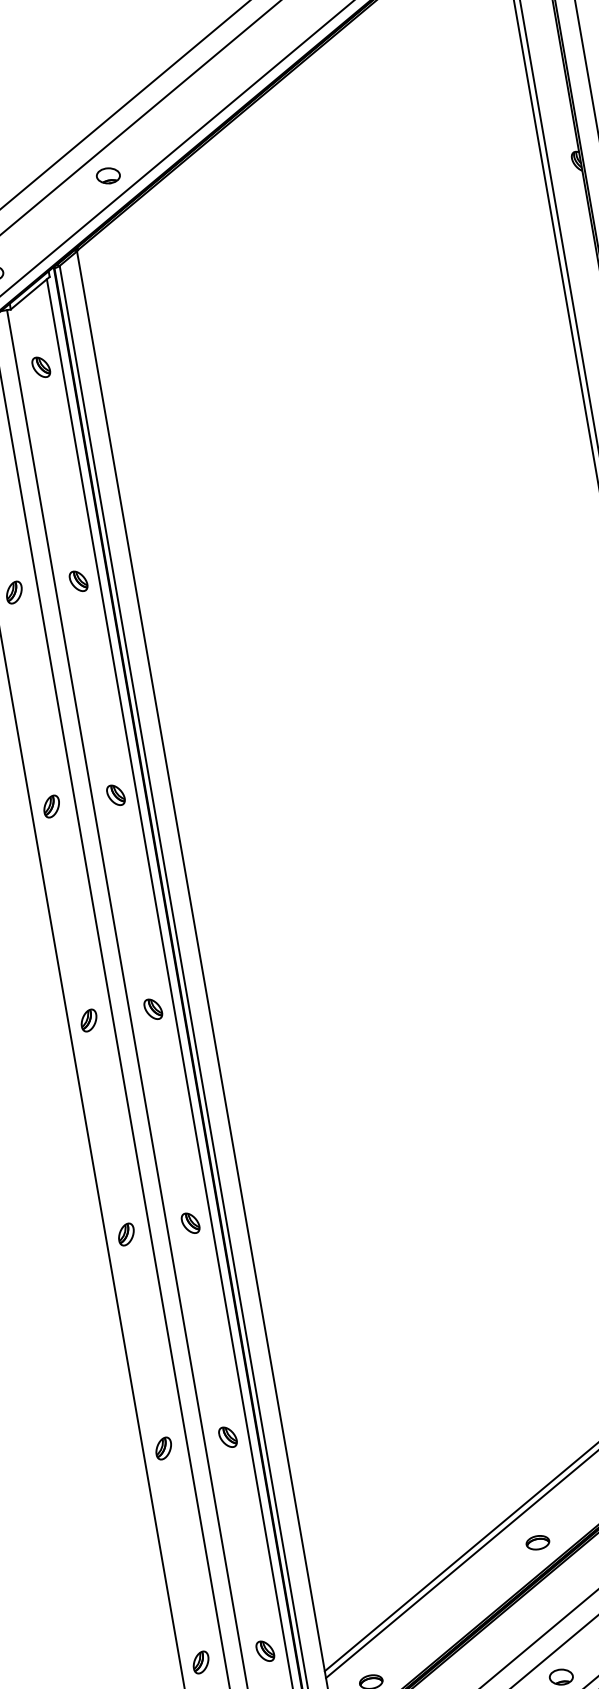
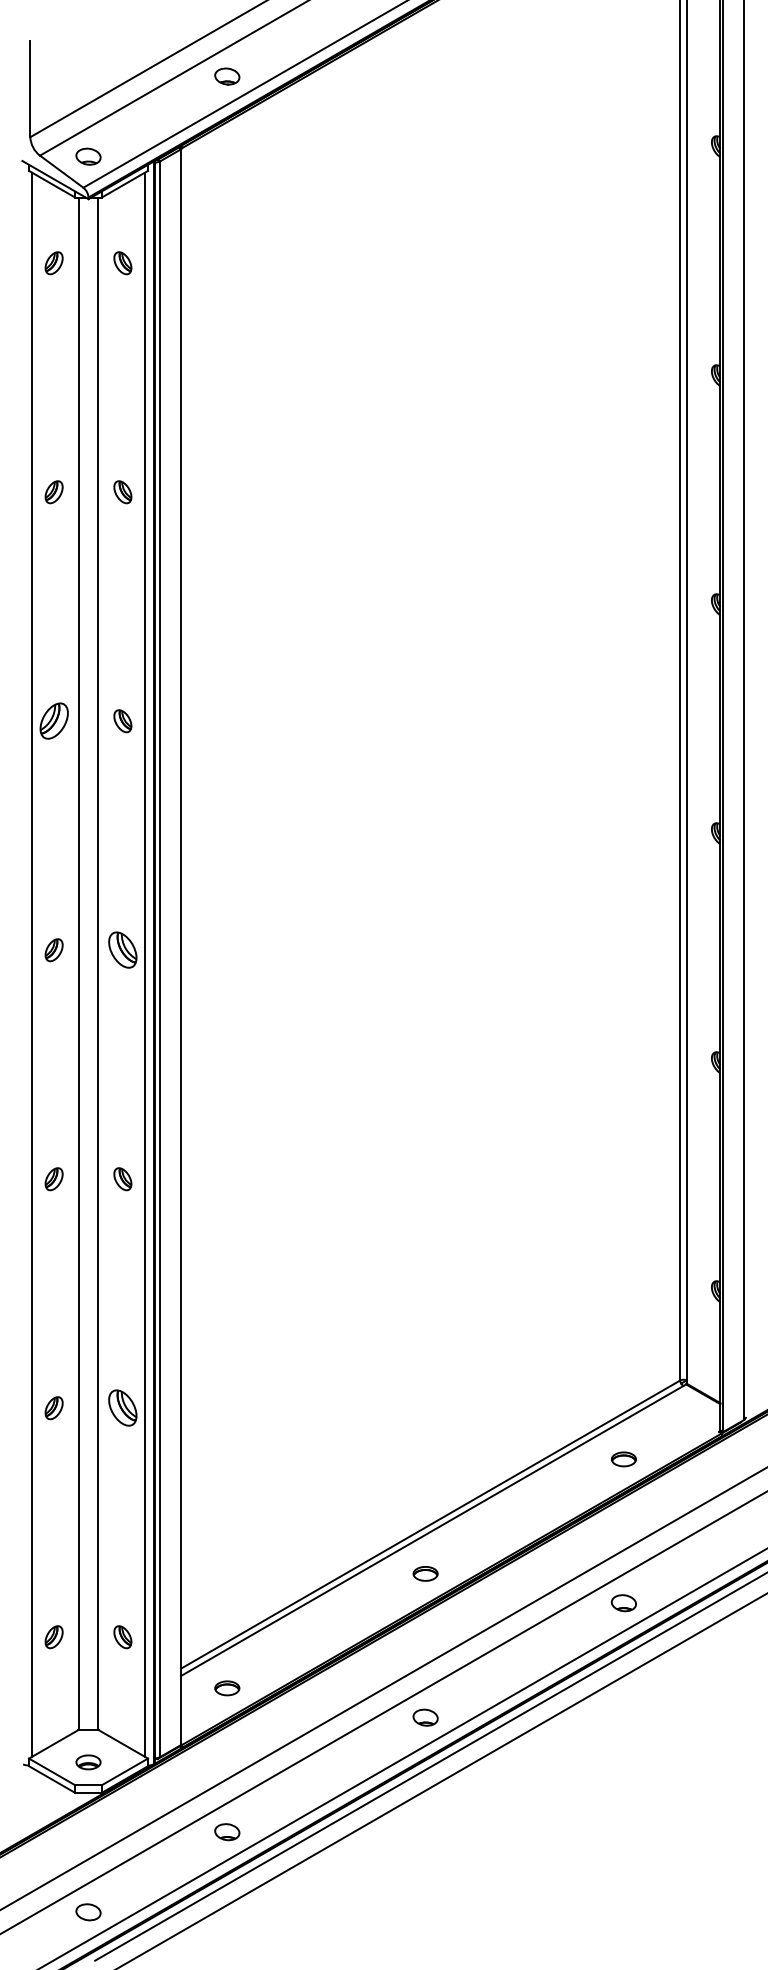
part: (51, 806) -> (53, 721), size x1.6
part: (152, 1009) -> (122, 950), size x1.6
part: (227, 1437) -> (122, 1408), size x1.6

